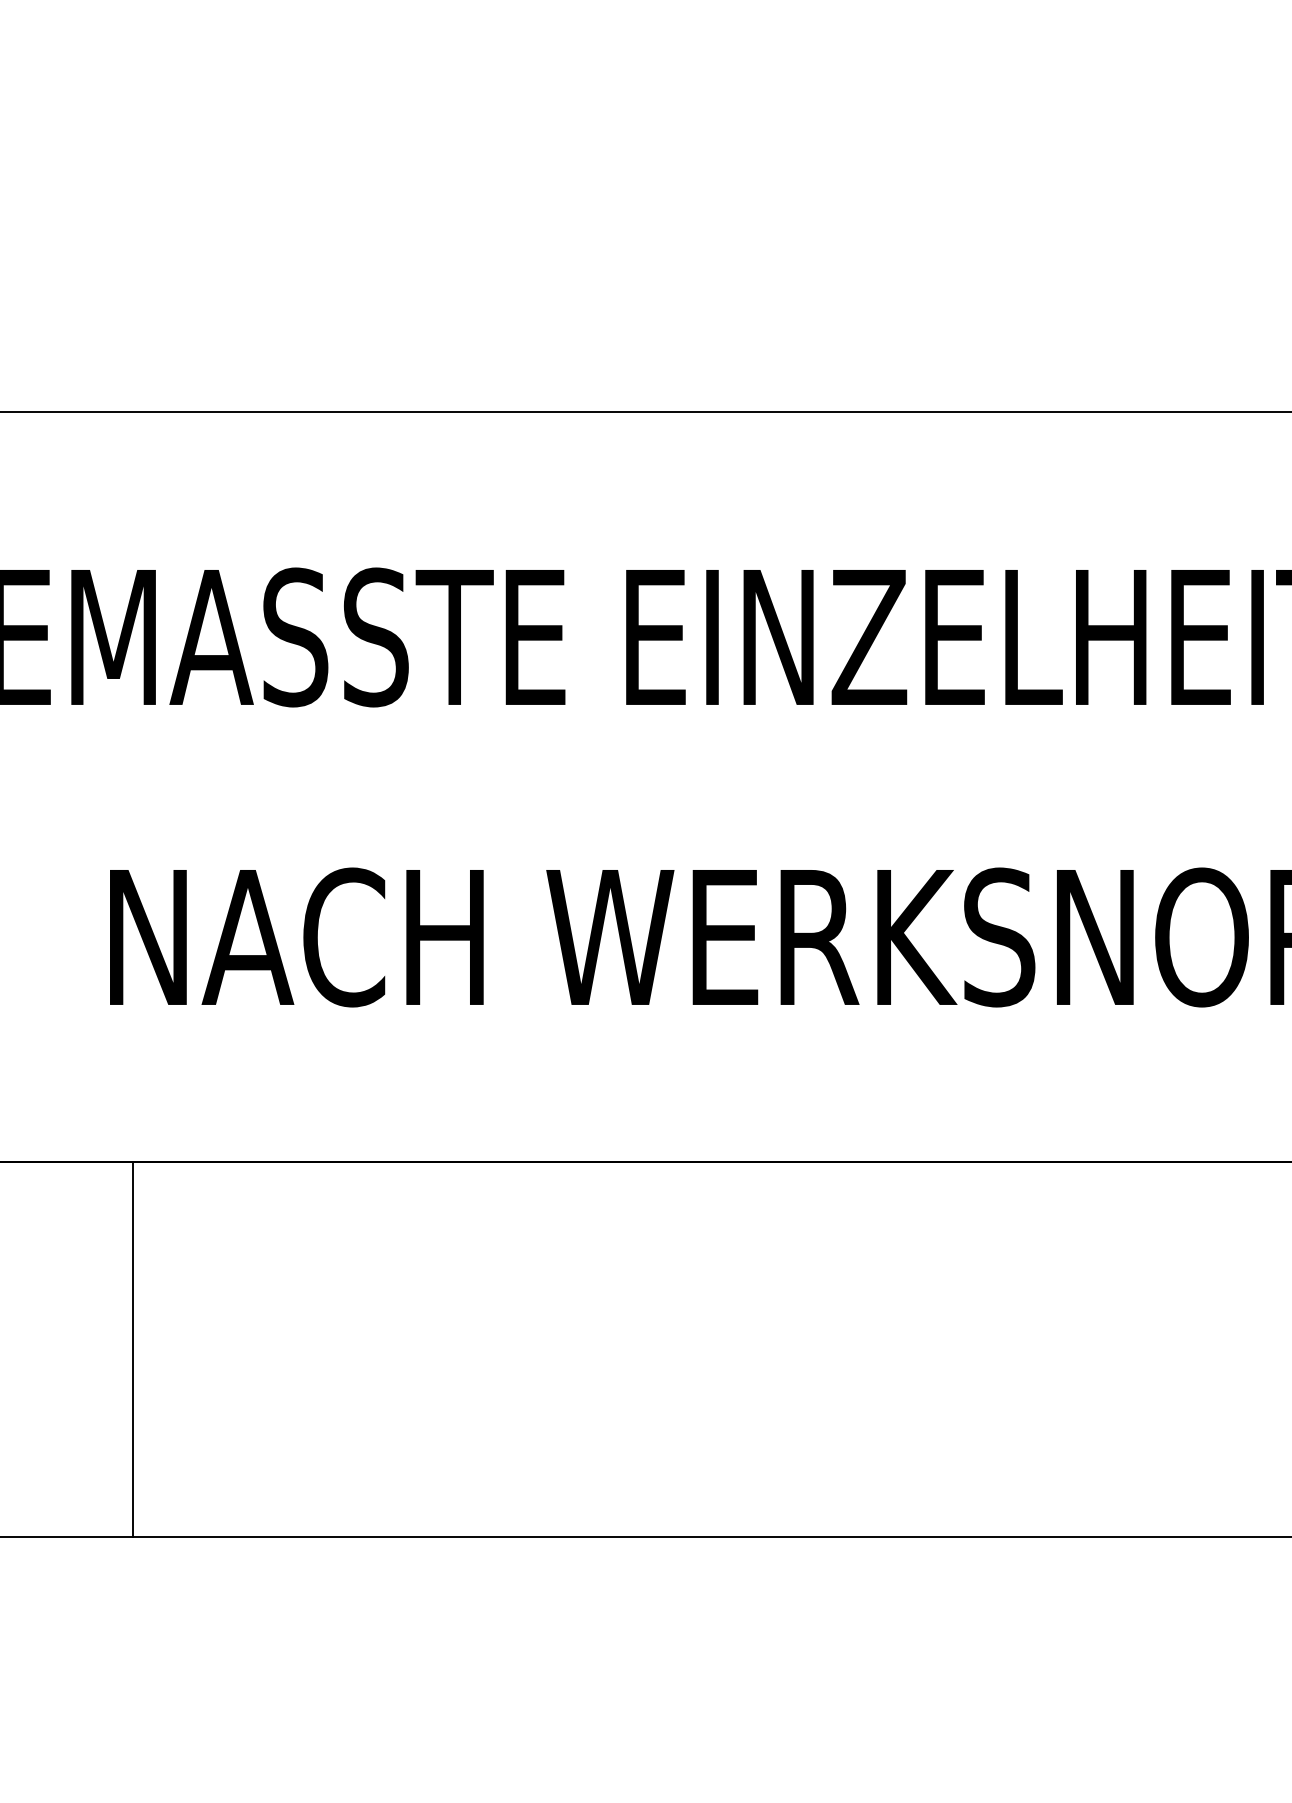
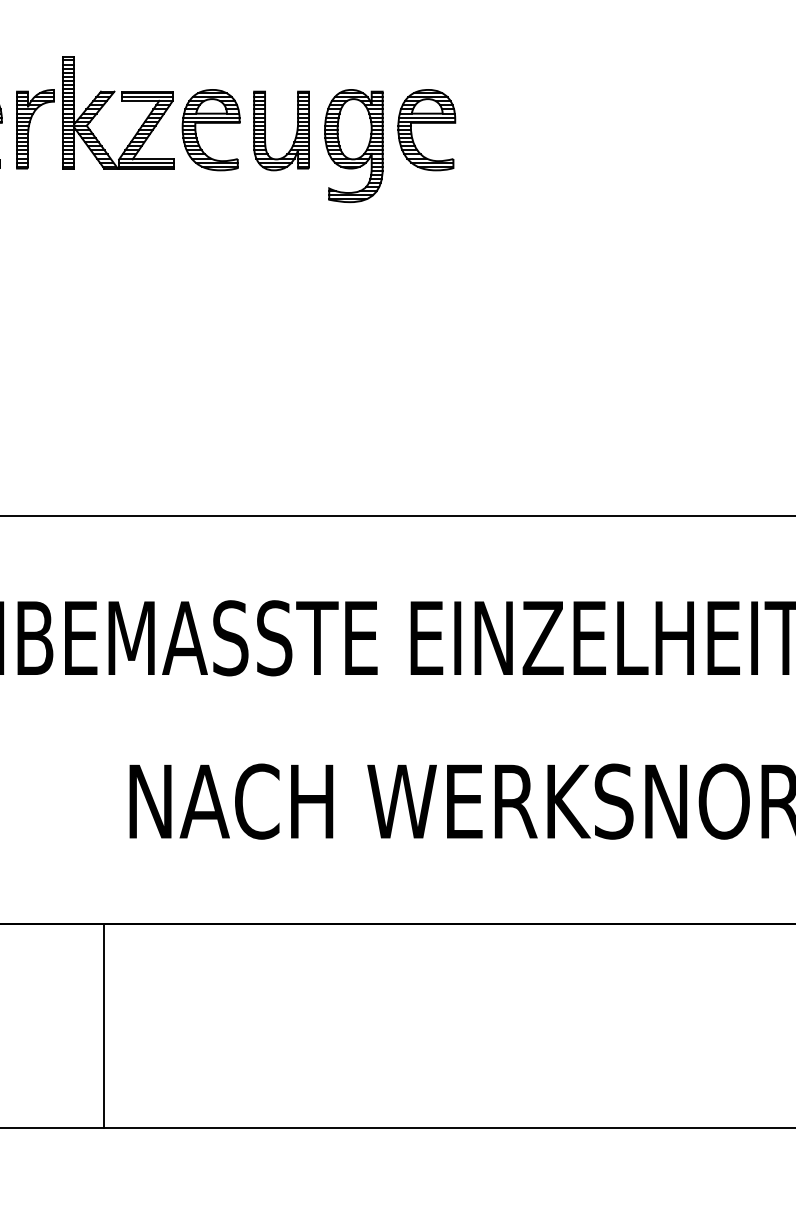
line: (133, 1350) -> (104, 1026), moved

